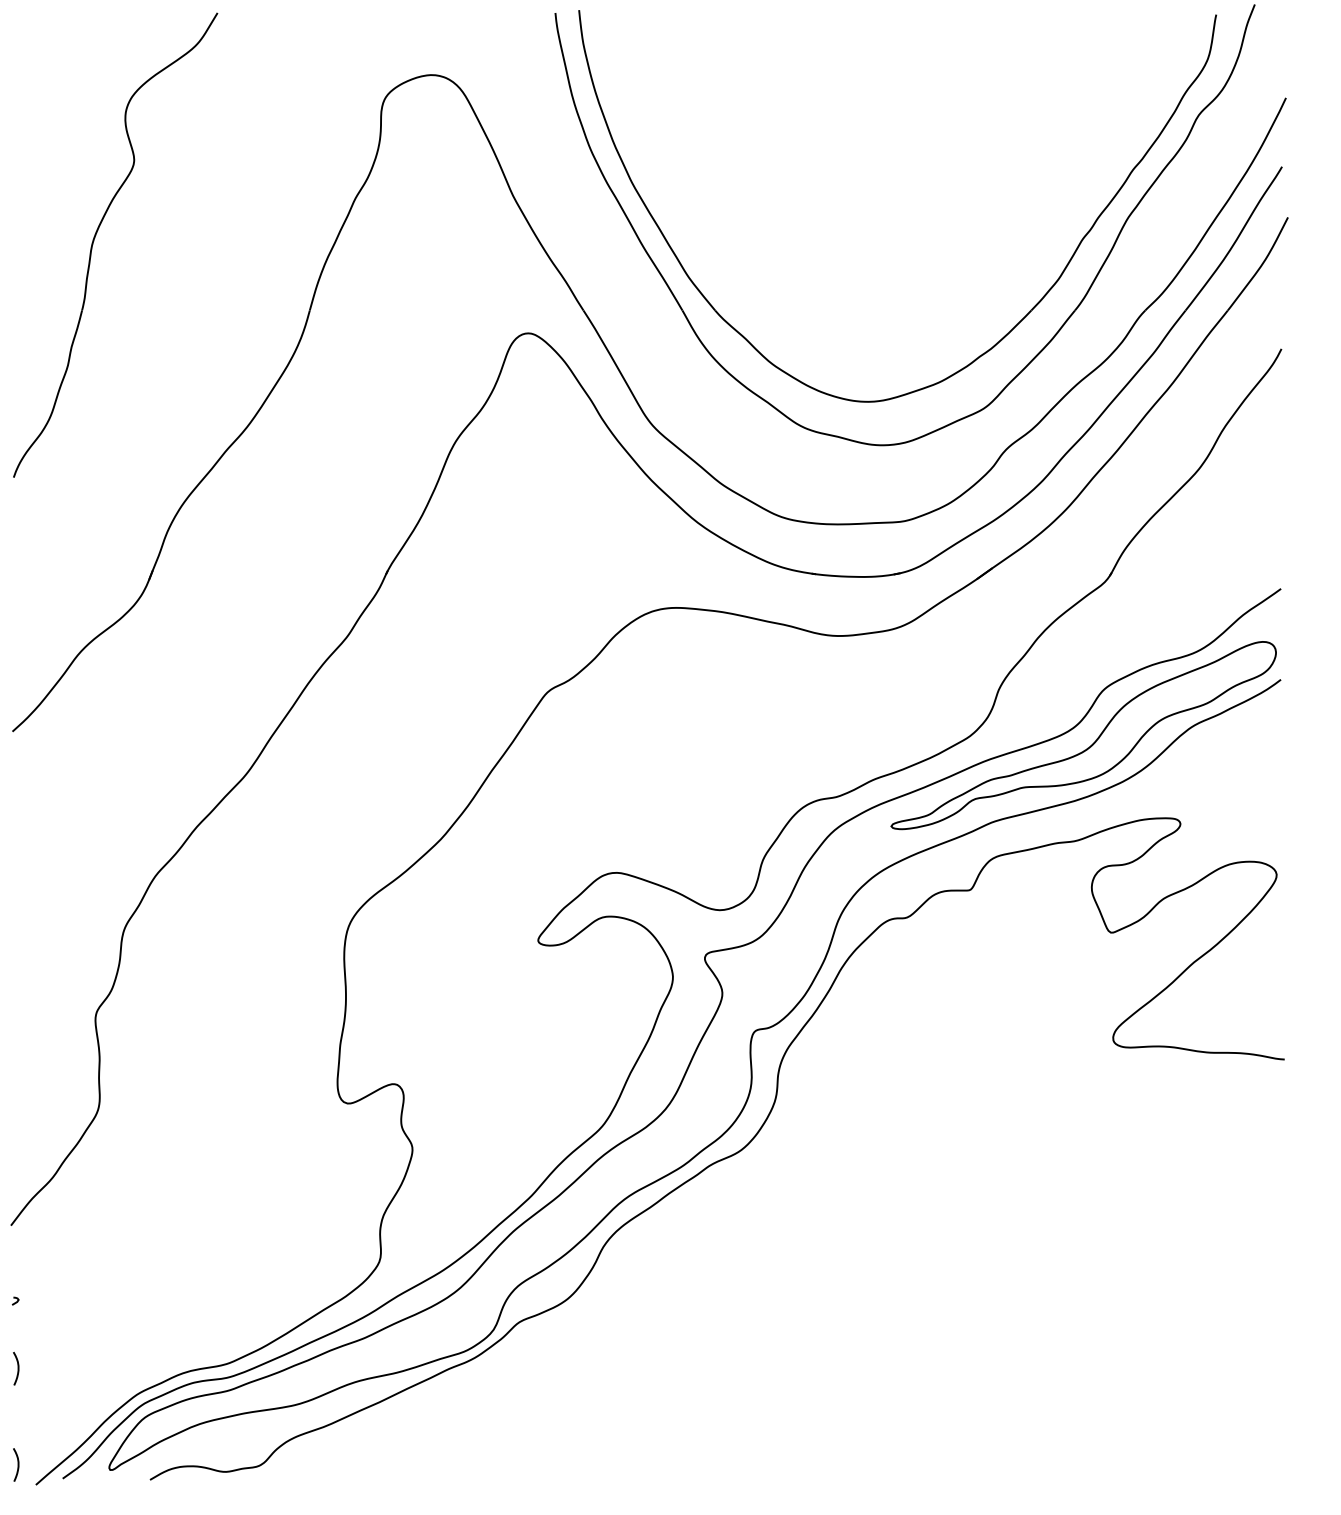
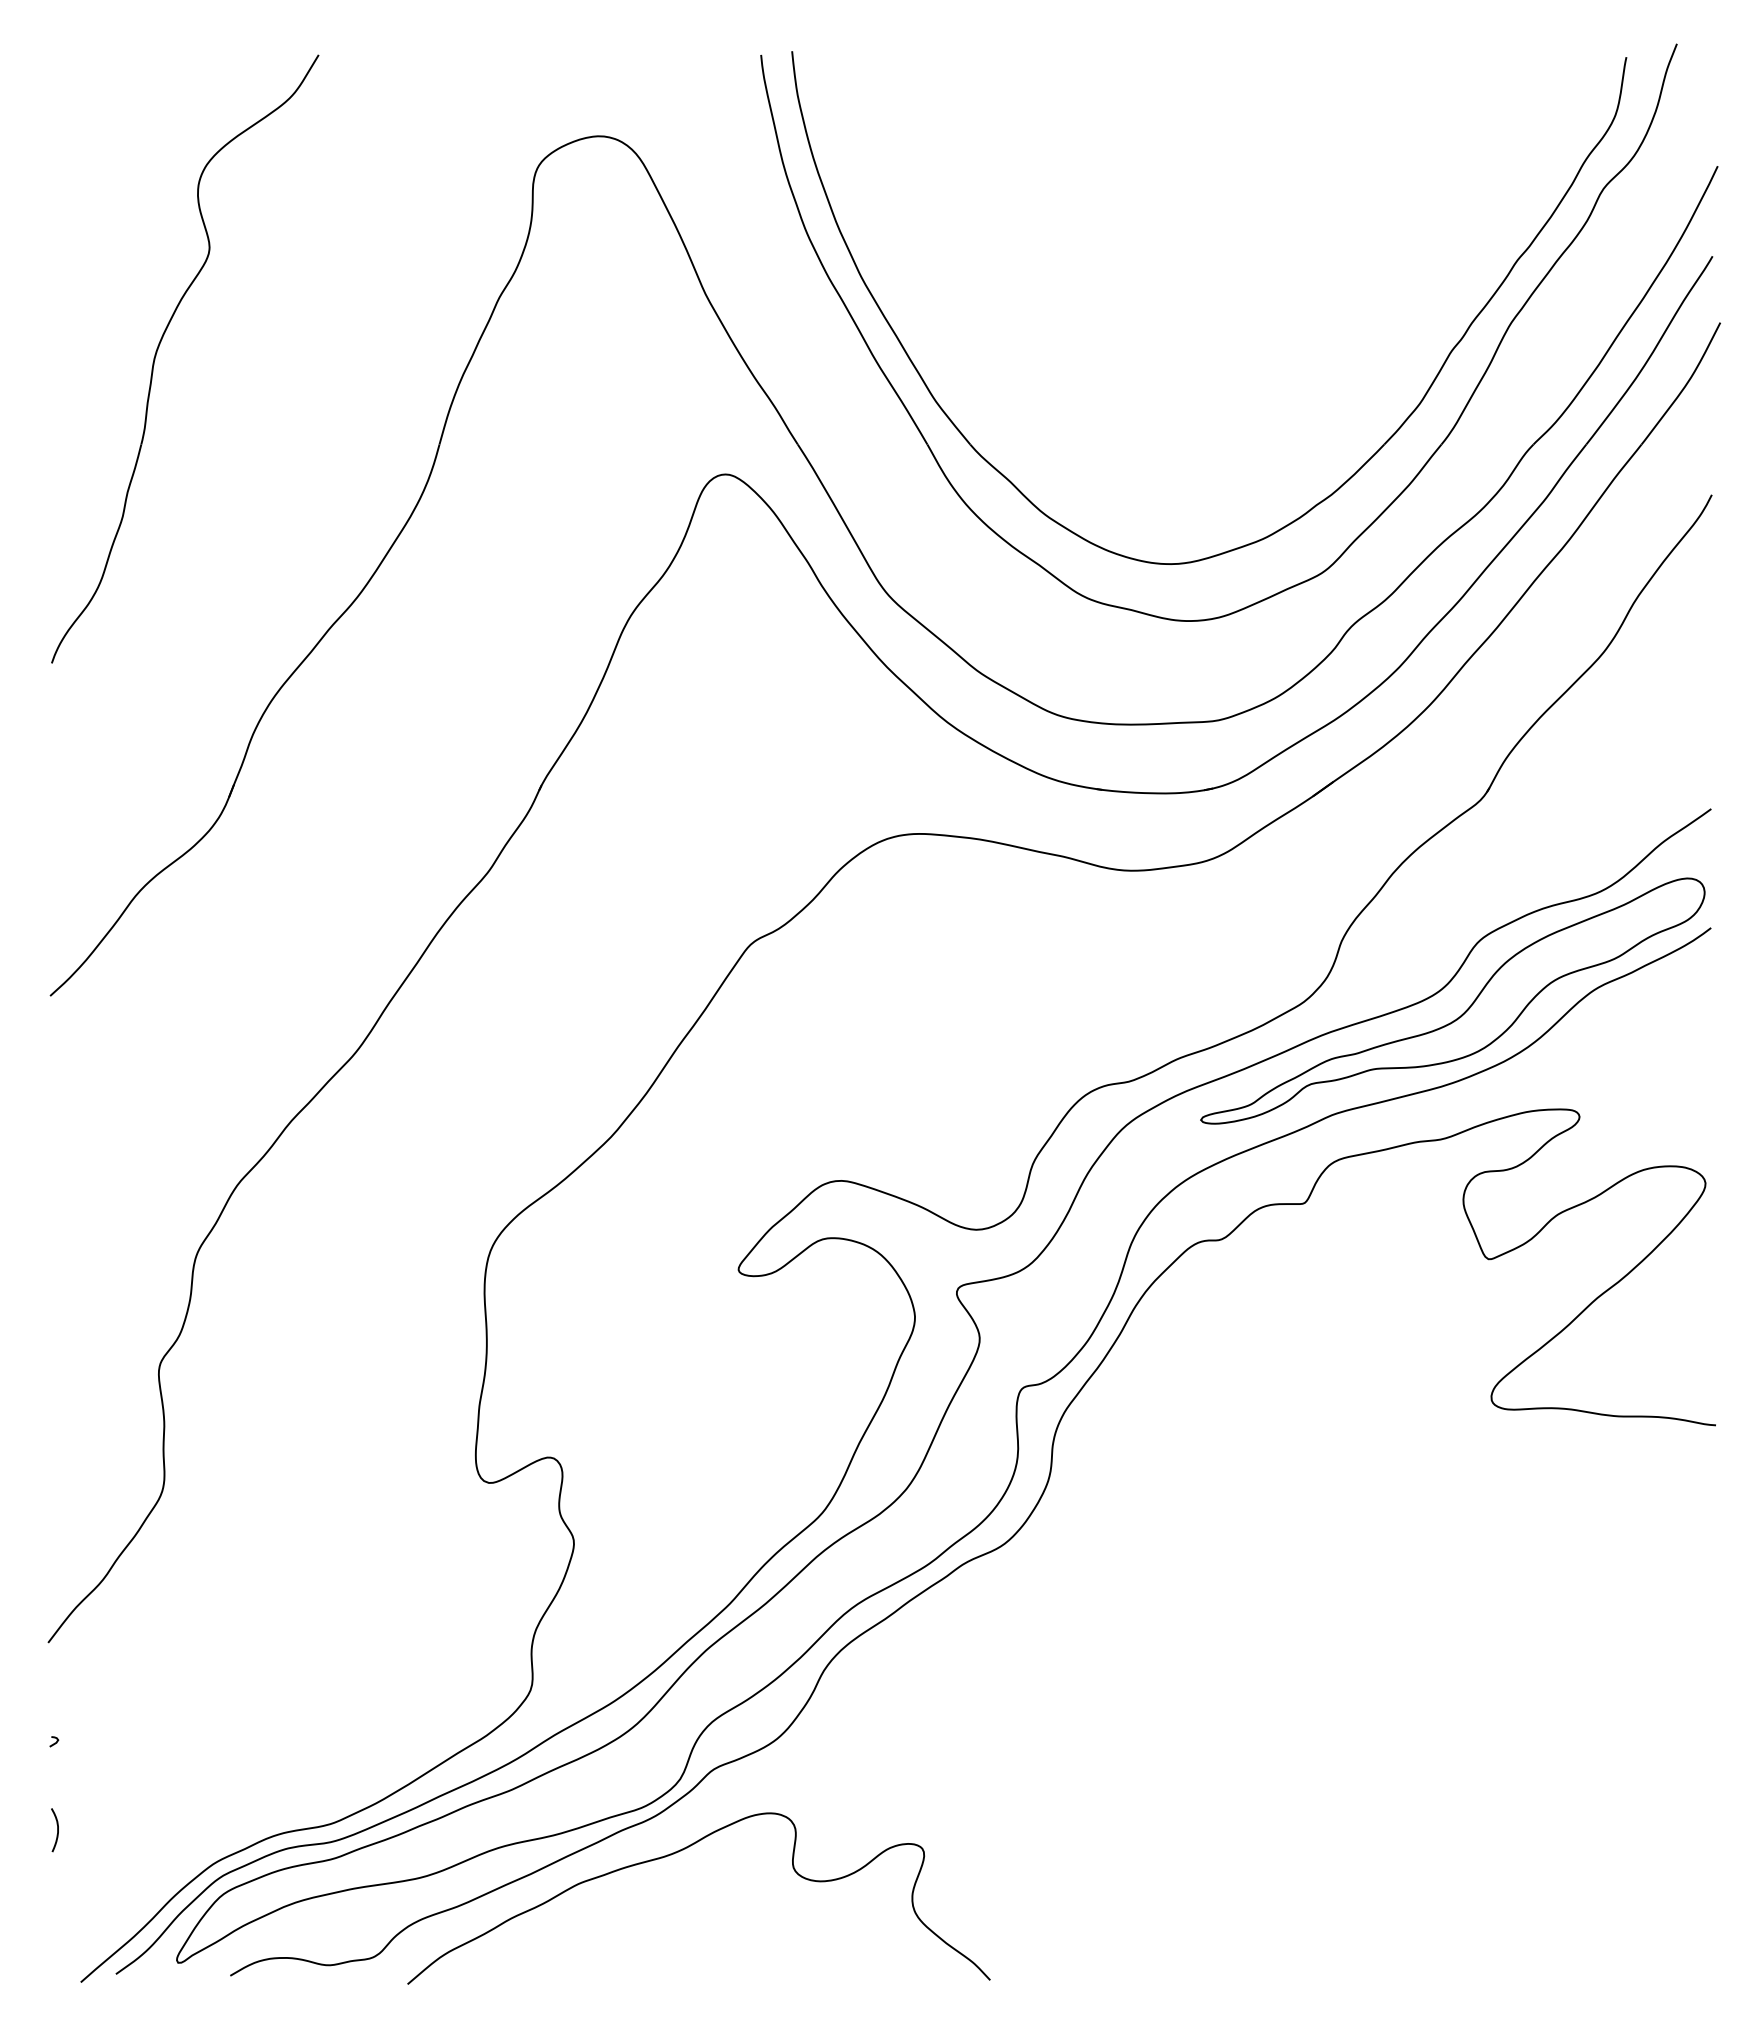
curve: (490, 1386) -> (676, 1853), added
curve: (18, 1465) -> (57, 1956), removed

